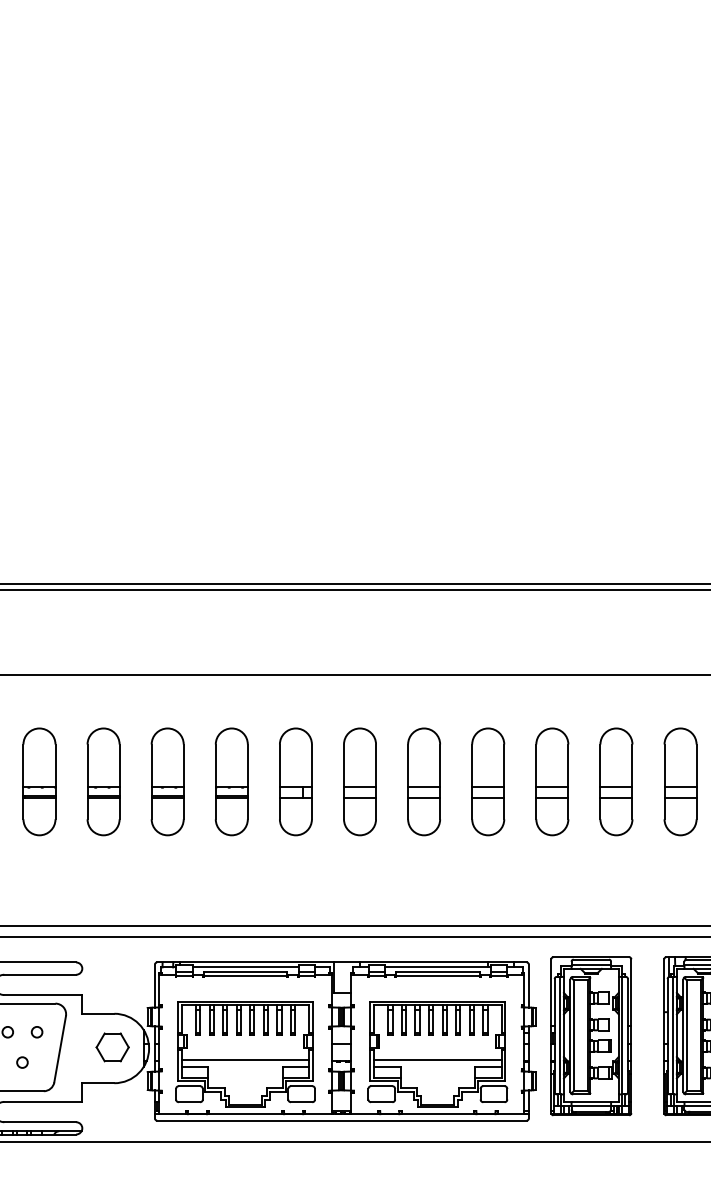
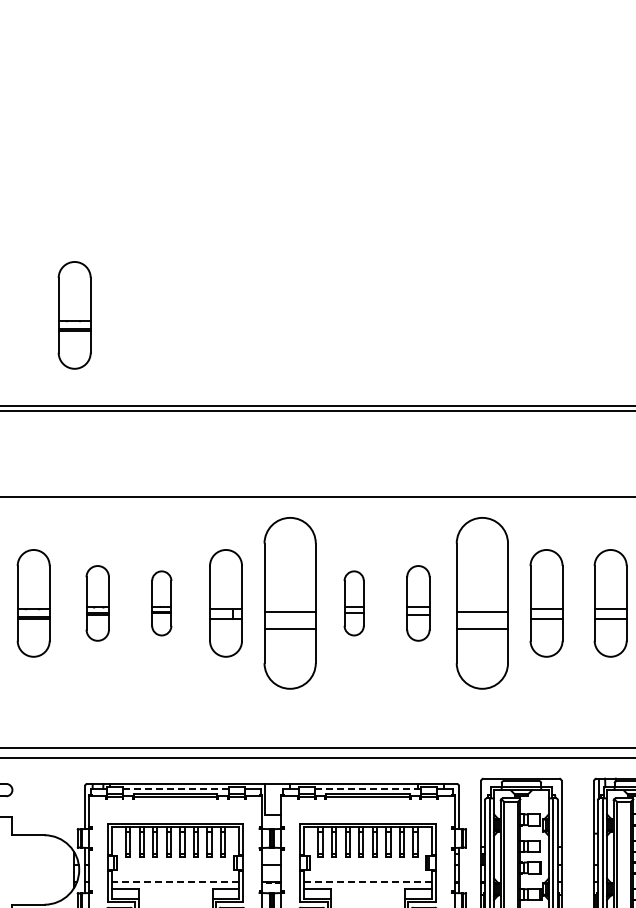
part: (144, 493) -> (74, 314), added
part: (167, 781) -> (97, 602), size x0.7
part: (231, 781) -> (161, 602), size x0.6
part: (359, 781) -> (289, 602), size x1.6
part: (423, 781) -> (353, 602), size x0.6
part: (488, 781) -> (418, 602), size x0.7
part: (552, 781) -> (482, 602), size x1.6
line: (246, 967) -> (176, 788), solid -> dashed
line: (438, 967) -> (368, 788), solid -> dashed
part: (112, 1047) -> (42, 868), removed
line: (245, 1060) -> (175, 881), solid -> dashed
line: (437, 1060) -> (367, 881), solid -> dashed

